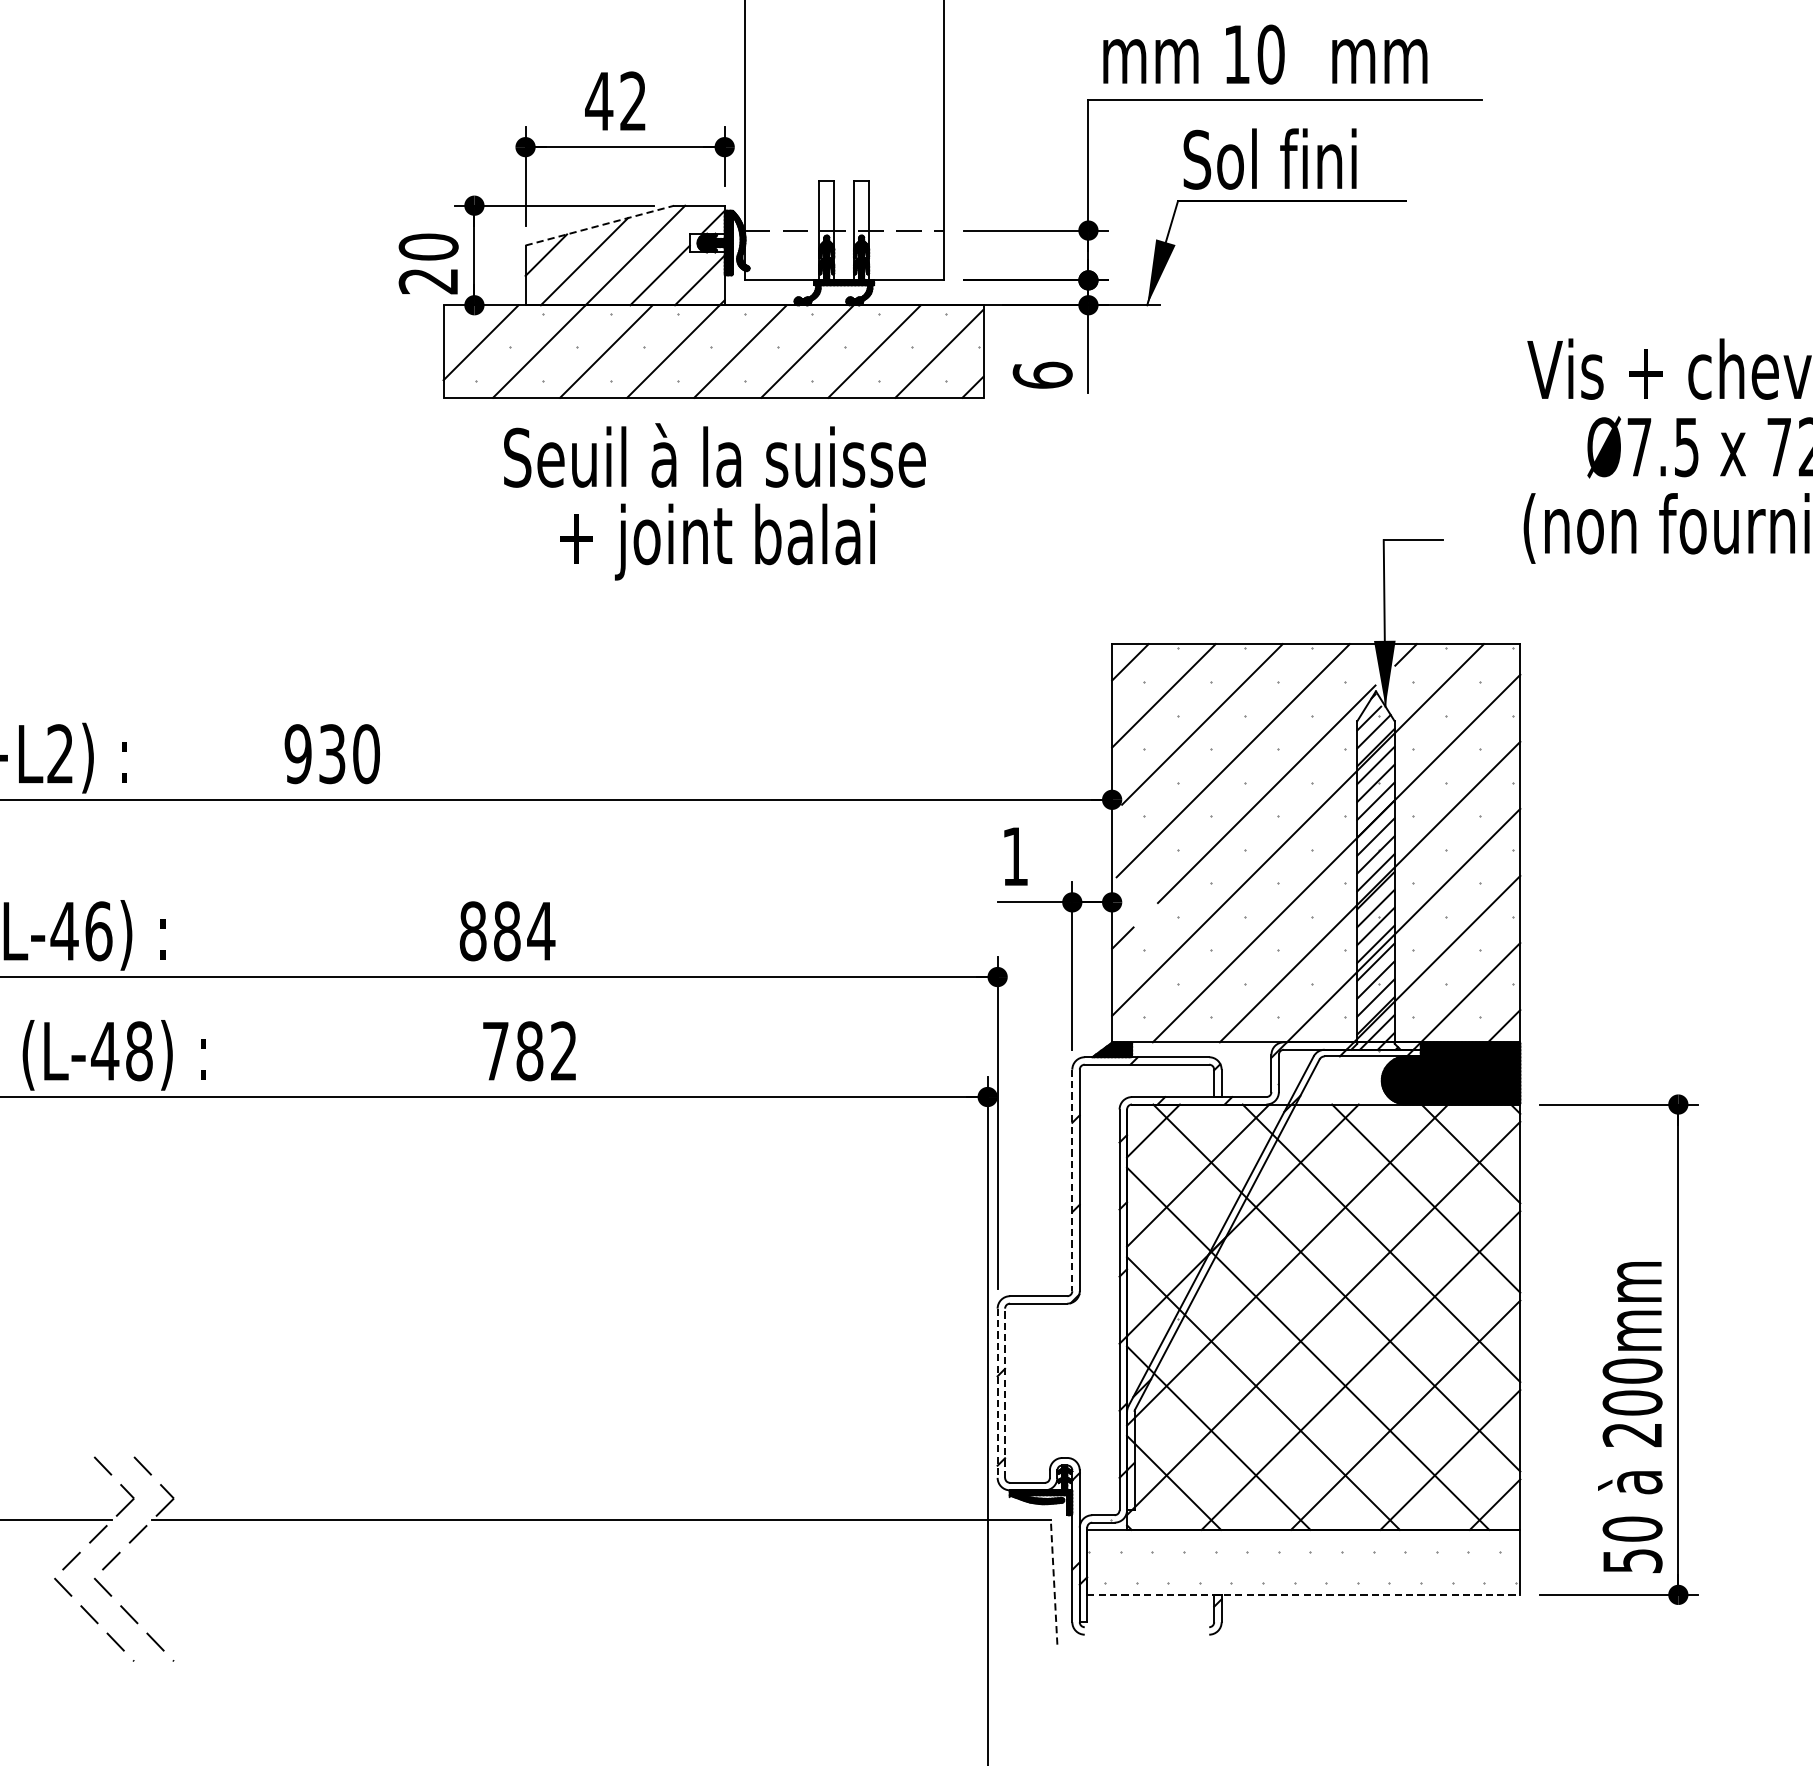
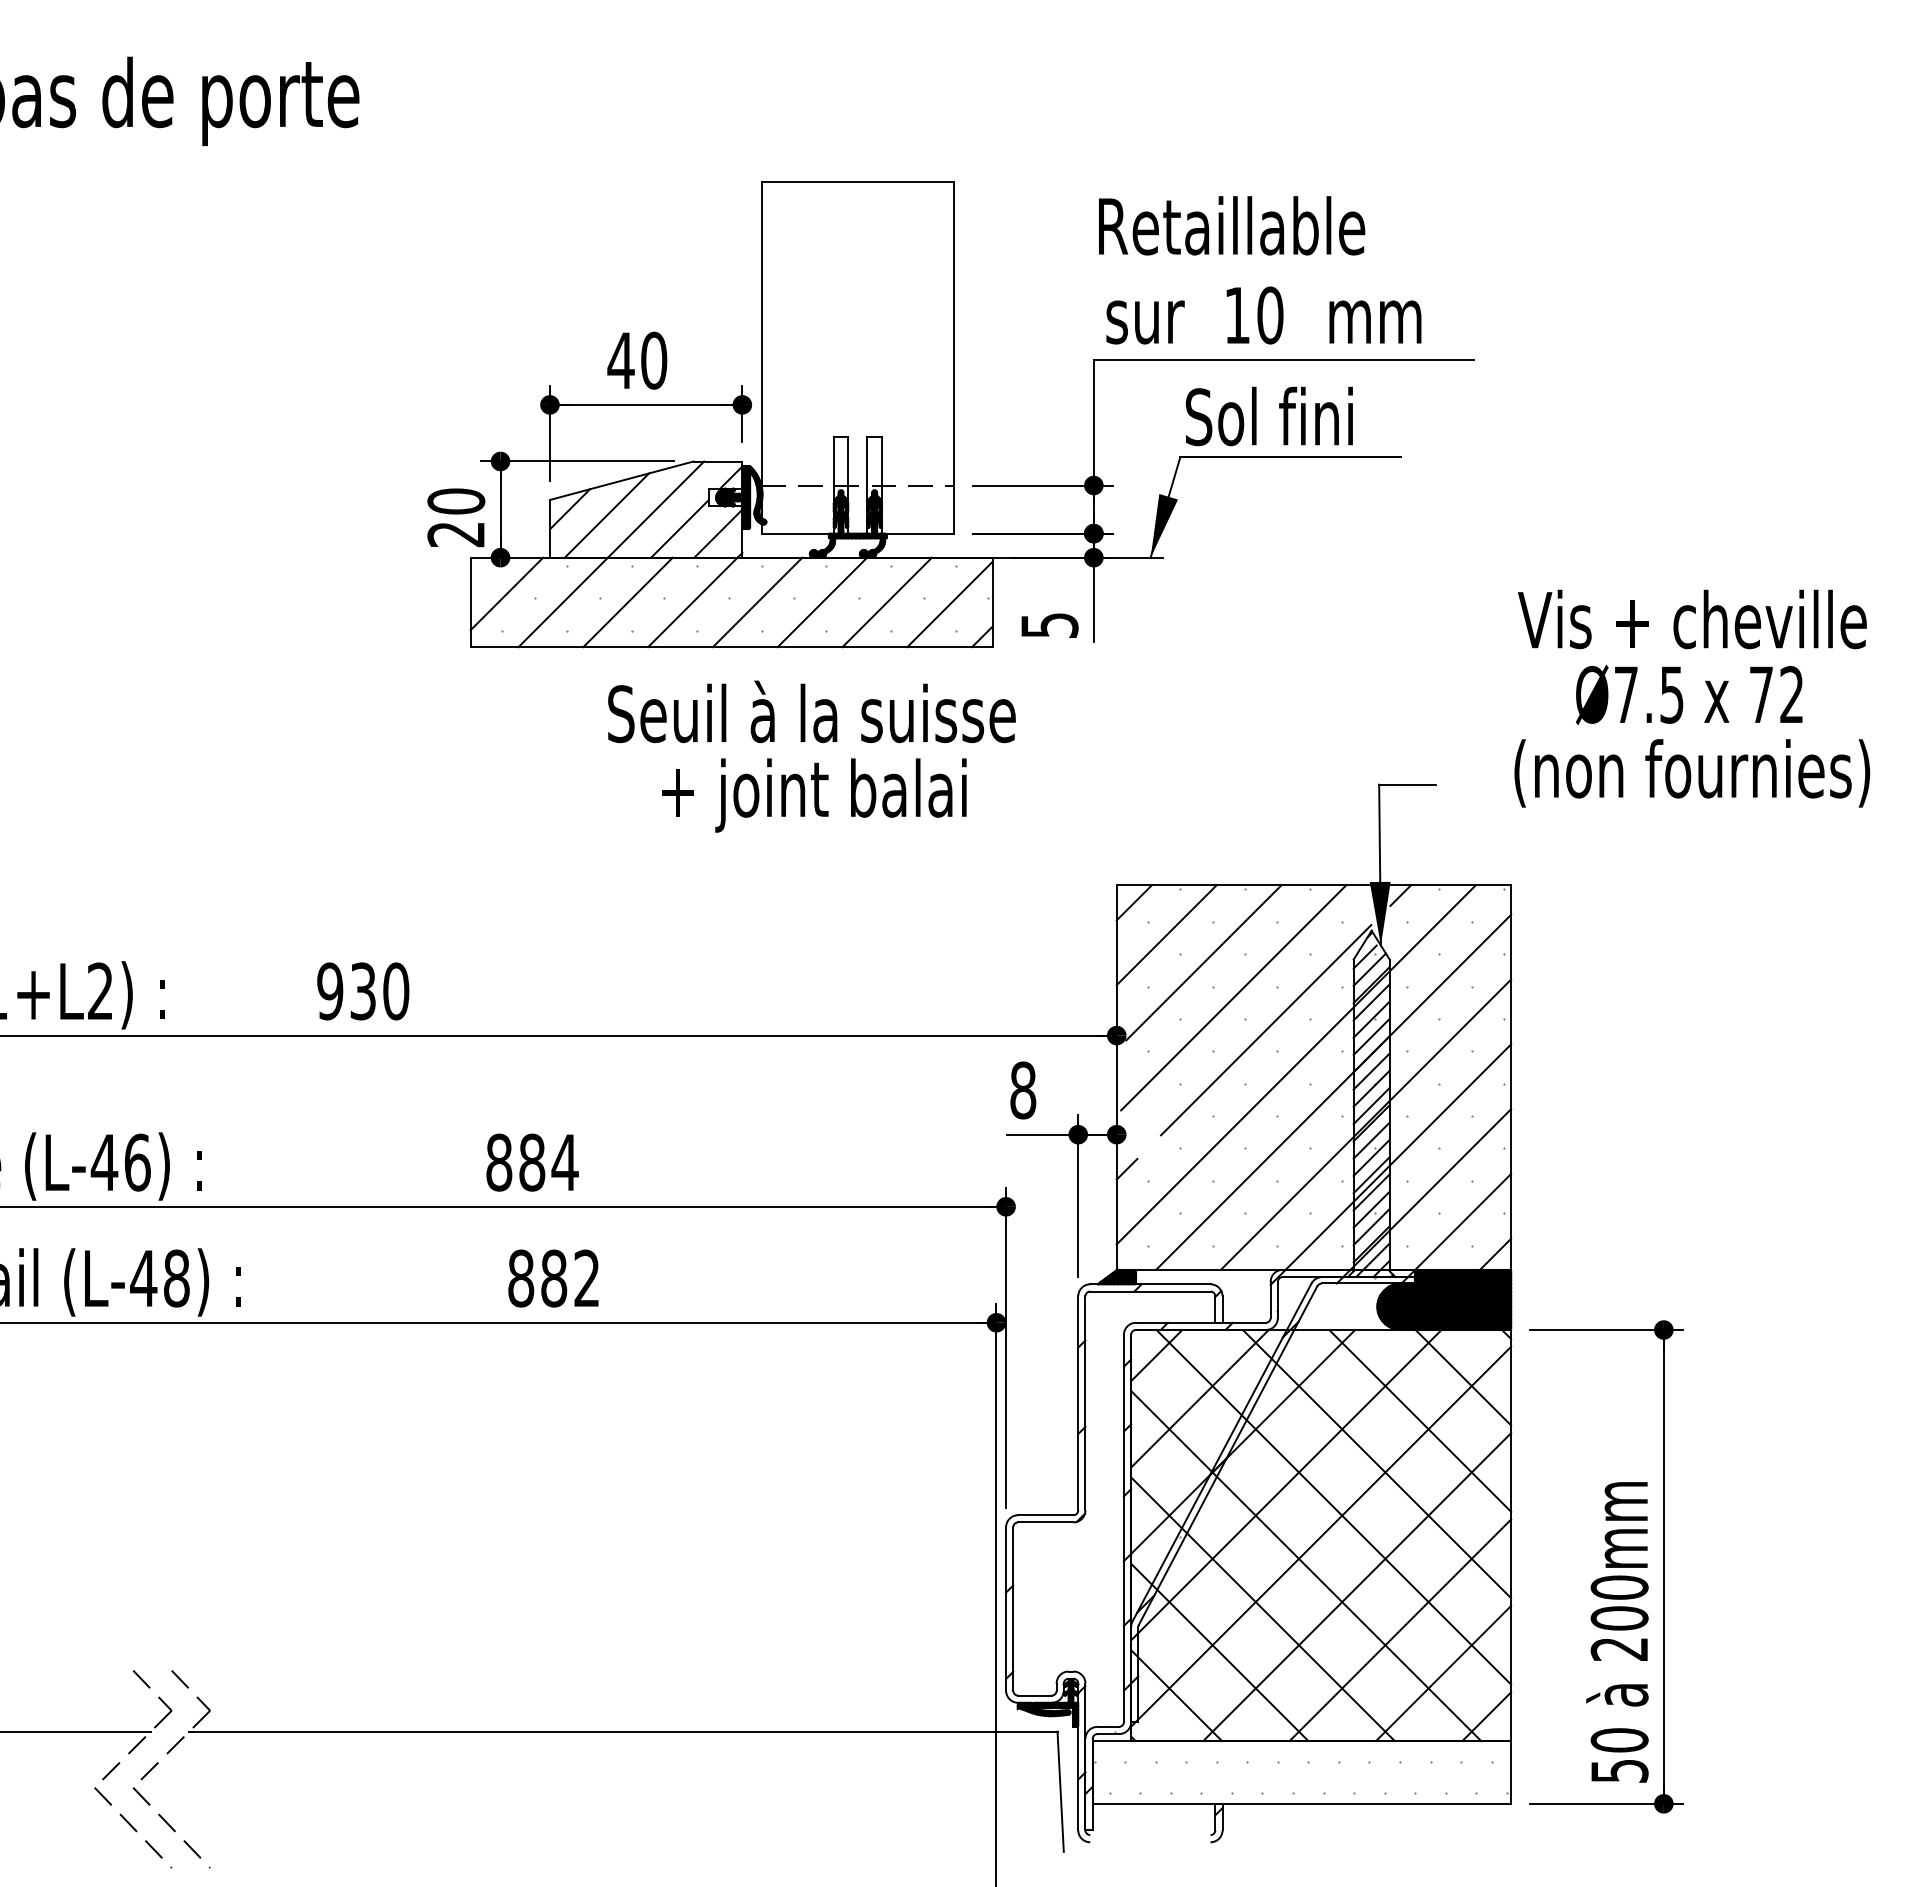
text: (1150, 61) -> (1153, 322), mm -> sur
text: (633, 101) -> (654, 360), 42 -> 40
line: (600, 225) -> (622, 480), dashed -> solid
text: (1042, 375) -> (1049, 625), 6 -> 5
text: (714, 501) -> (811, 756), moved
text: (1015, 856) -> (1023, 1090), 1 -> 8
text: (496, 1051) -> (521, 1278), 782 -> 882
line: (1072, 1180) -> (1078, 1403), dashed -> solid
line: (998, 1393) -> (1006, 1609), dashed -> solid
line: (1005, 1393) -> (1013, 1609), dashed -> solid
line: (1053, 1582) -> (1060, 1791), dashed -> solid
line: (1304, 1594) -> (1302, 1803), dashed -> solid

